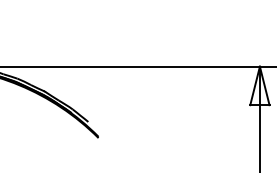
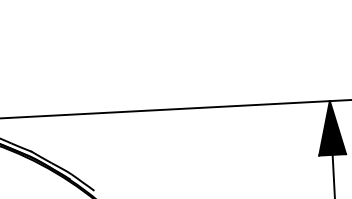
fill: (259, 85) -> (330, 127), added

